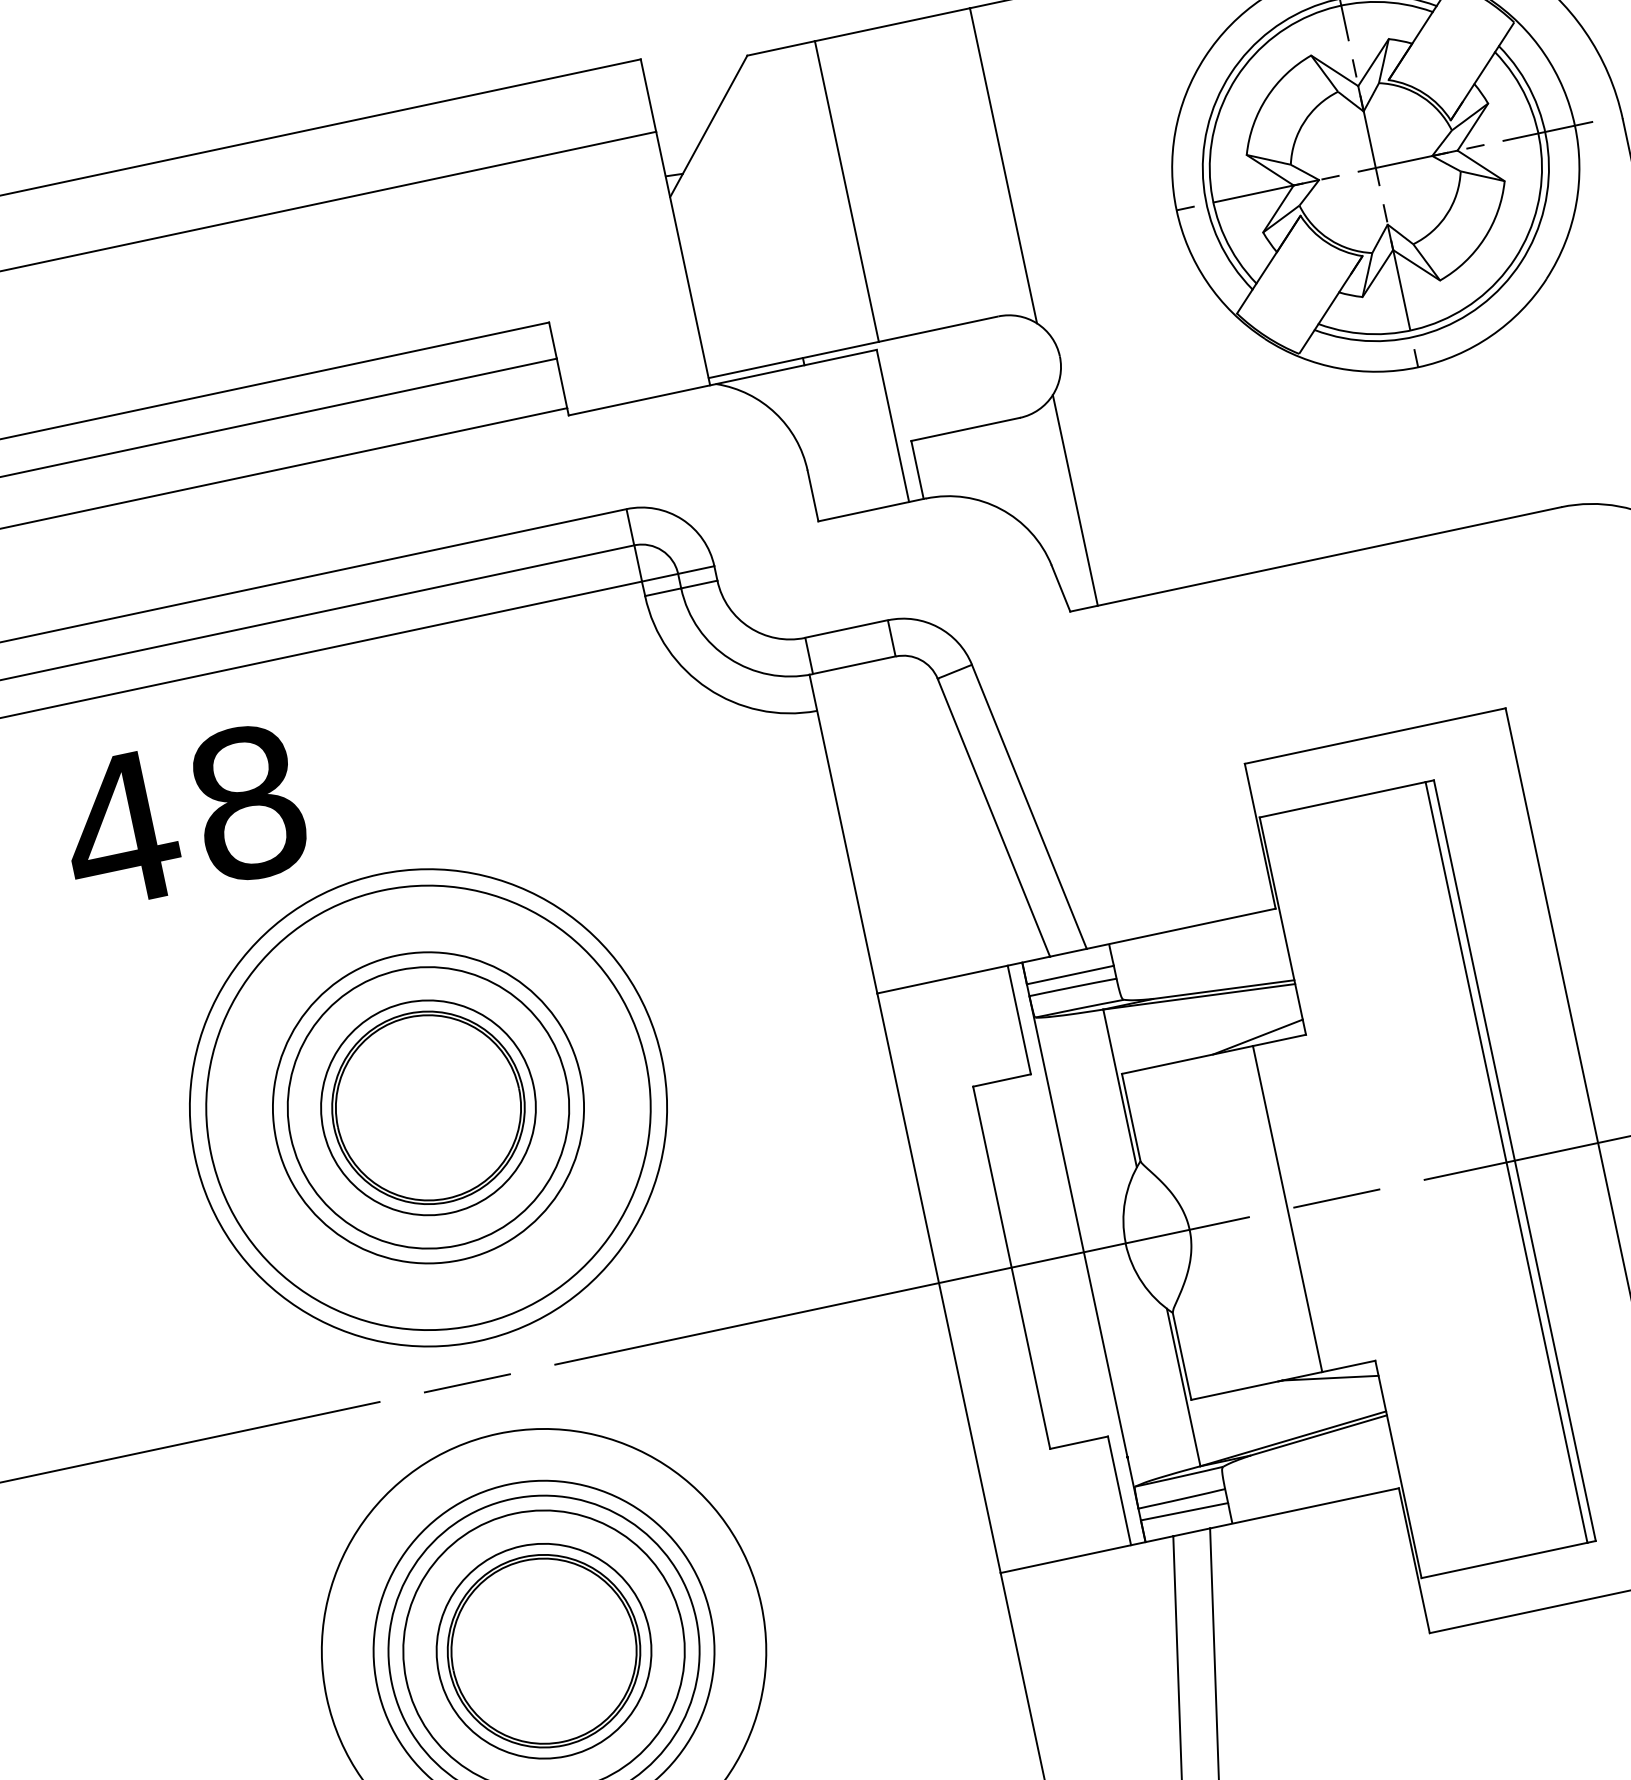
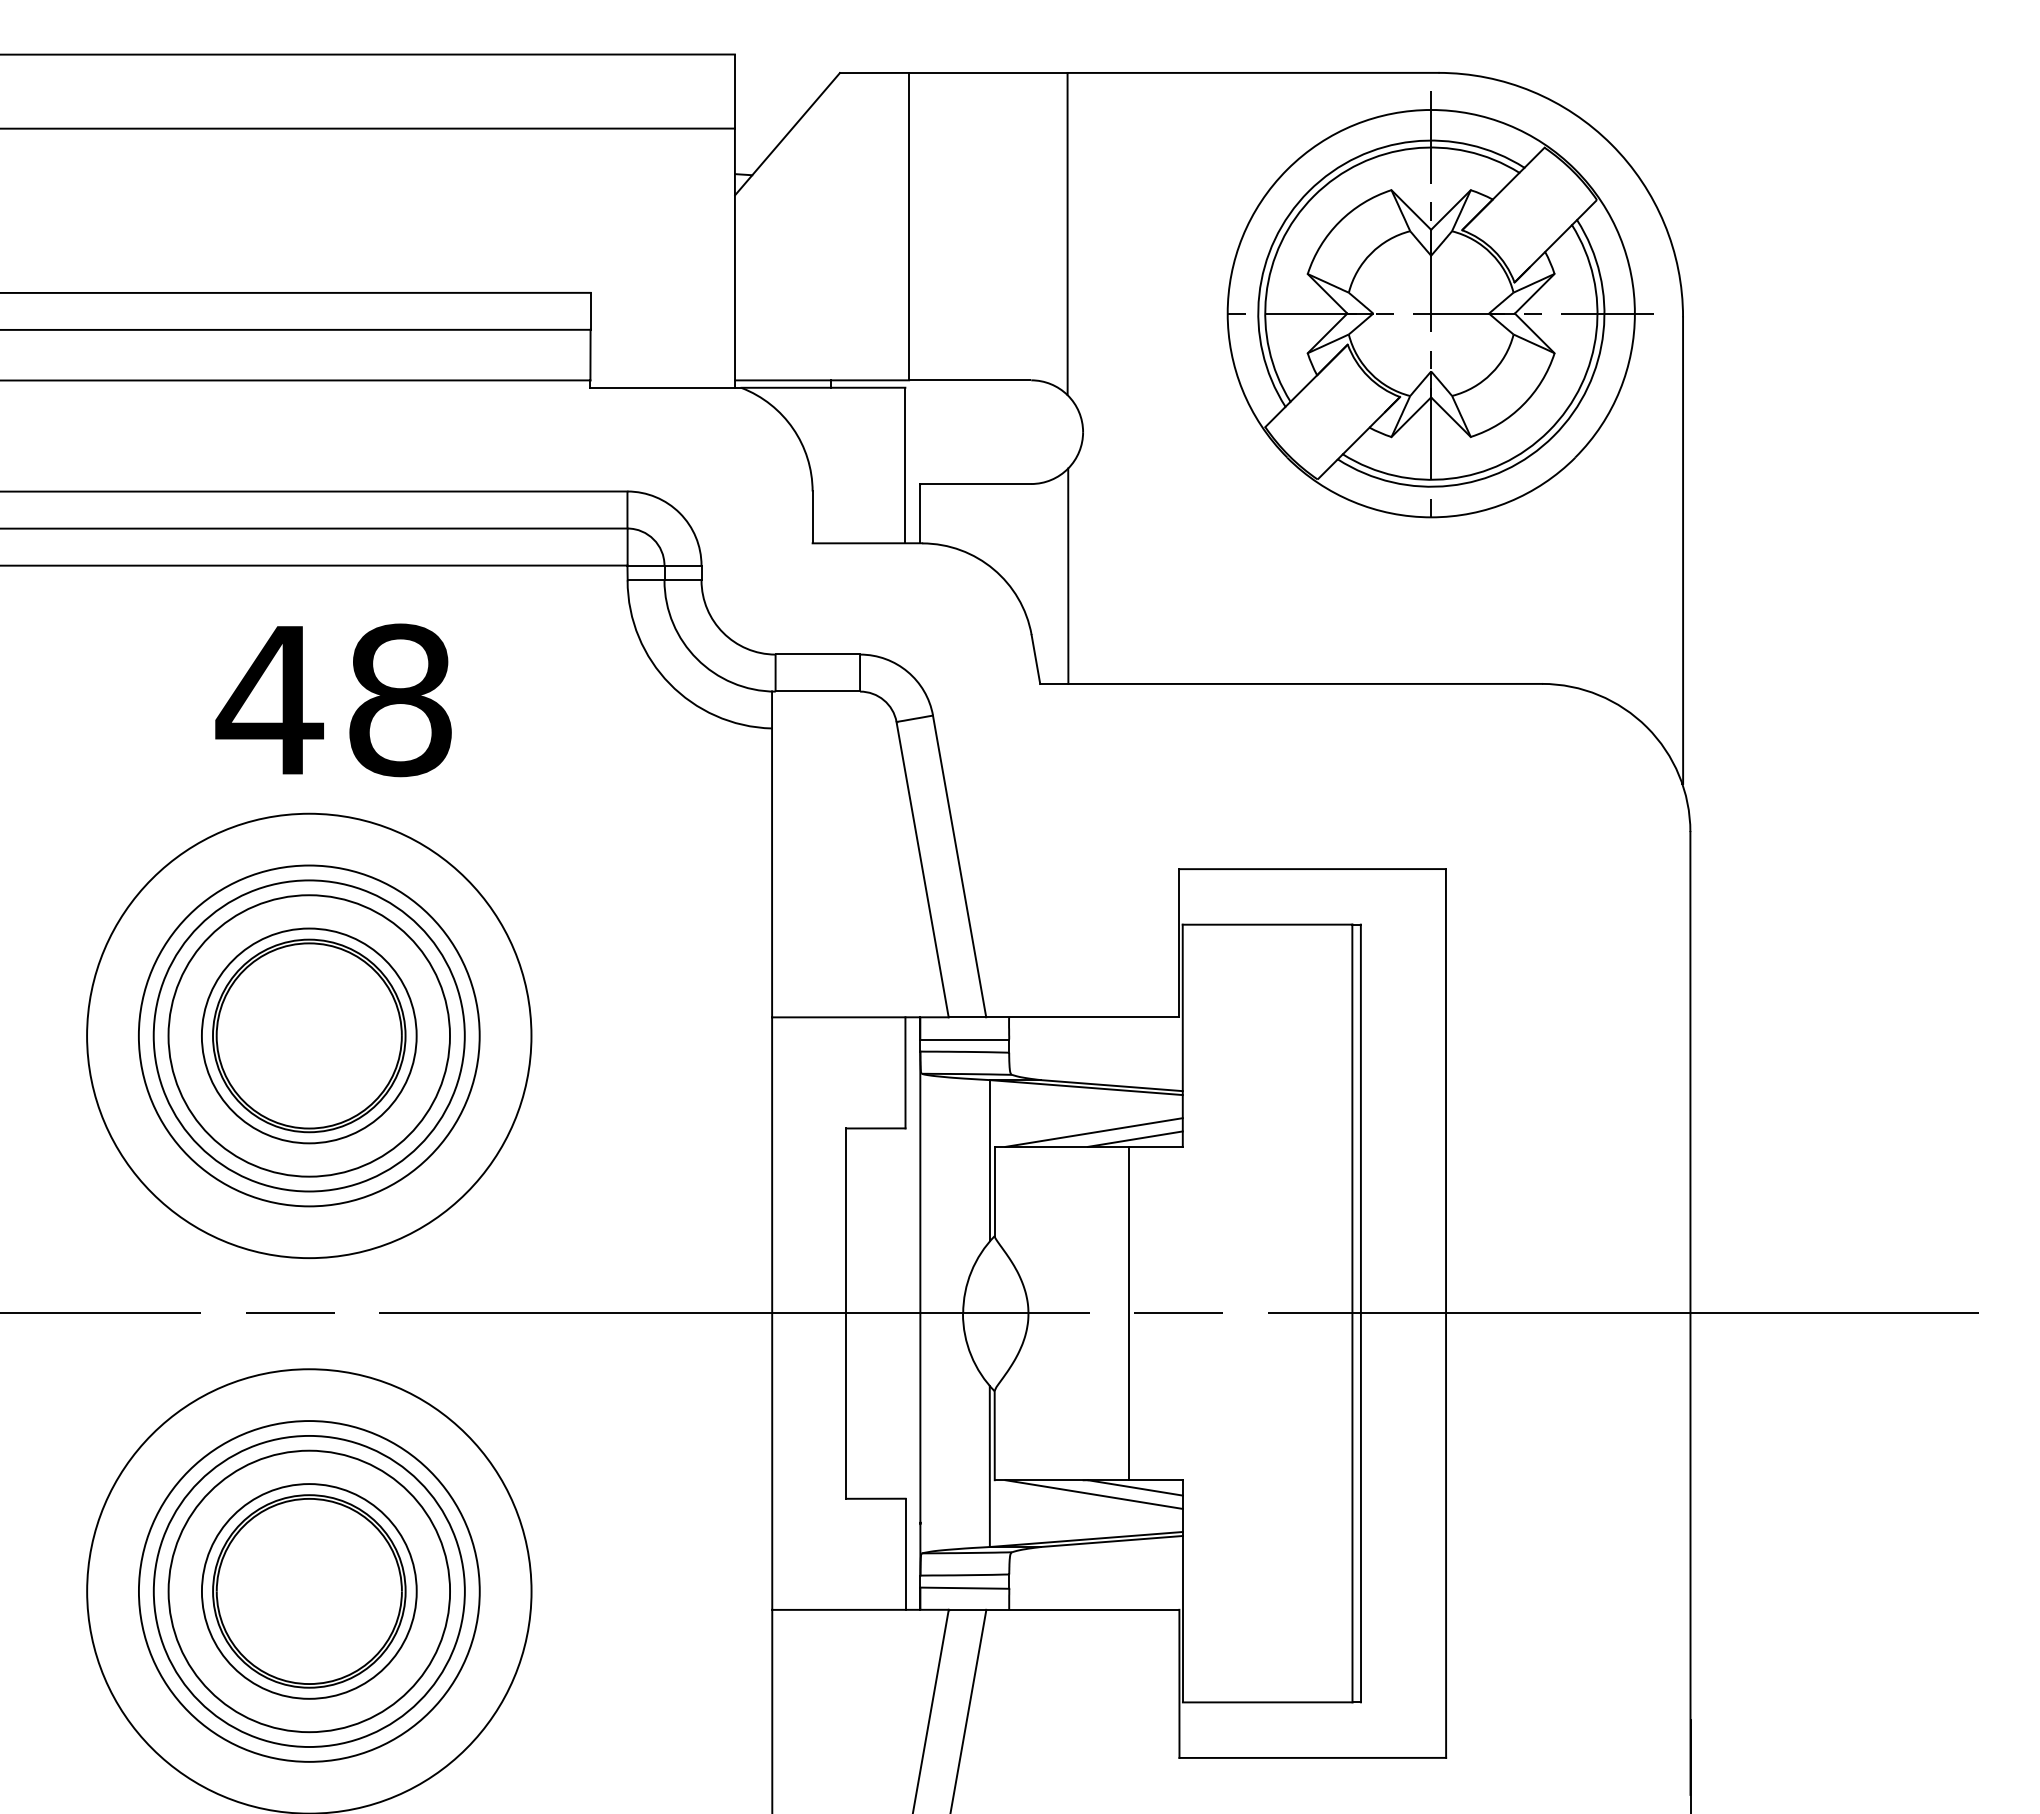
text: (182, 817) -> (333, 700), moved
line: (1215, 1039) -> (1093, 1132), added
circle: (427, 1107) -> (308, 1035), size x0.71
line: (1290, 1393) -> (1093, 1494), added

